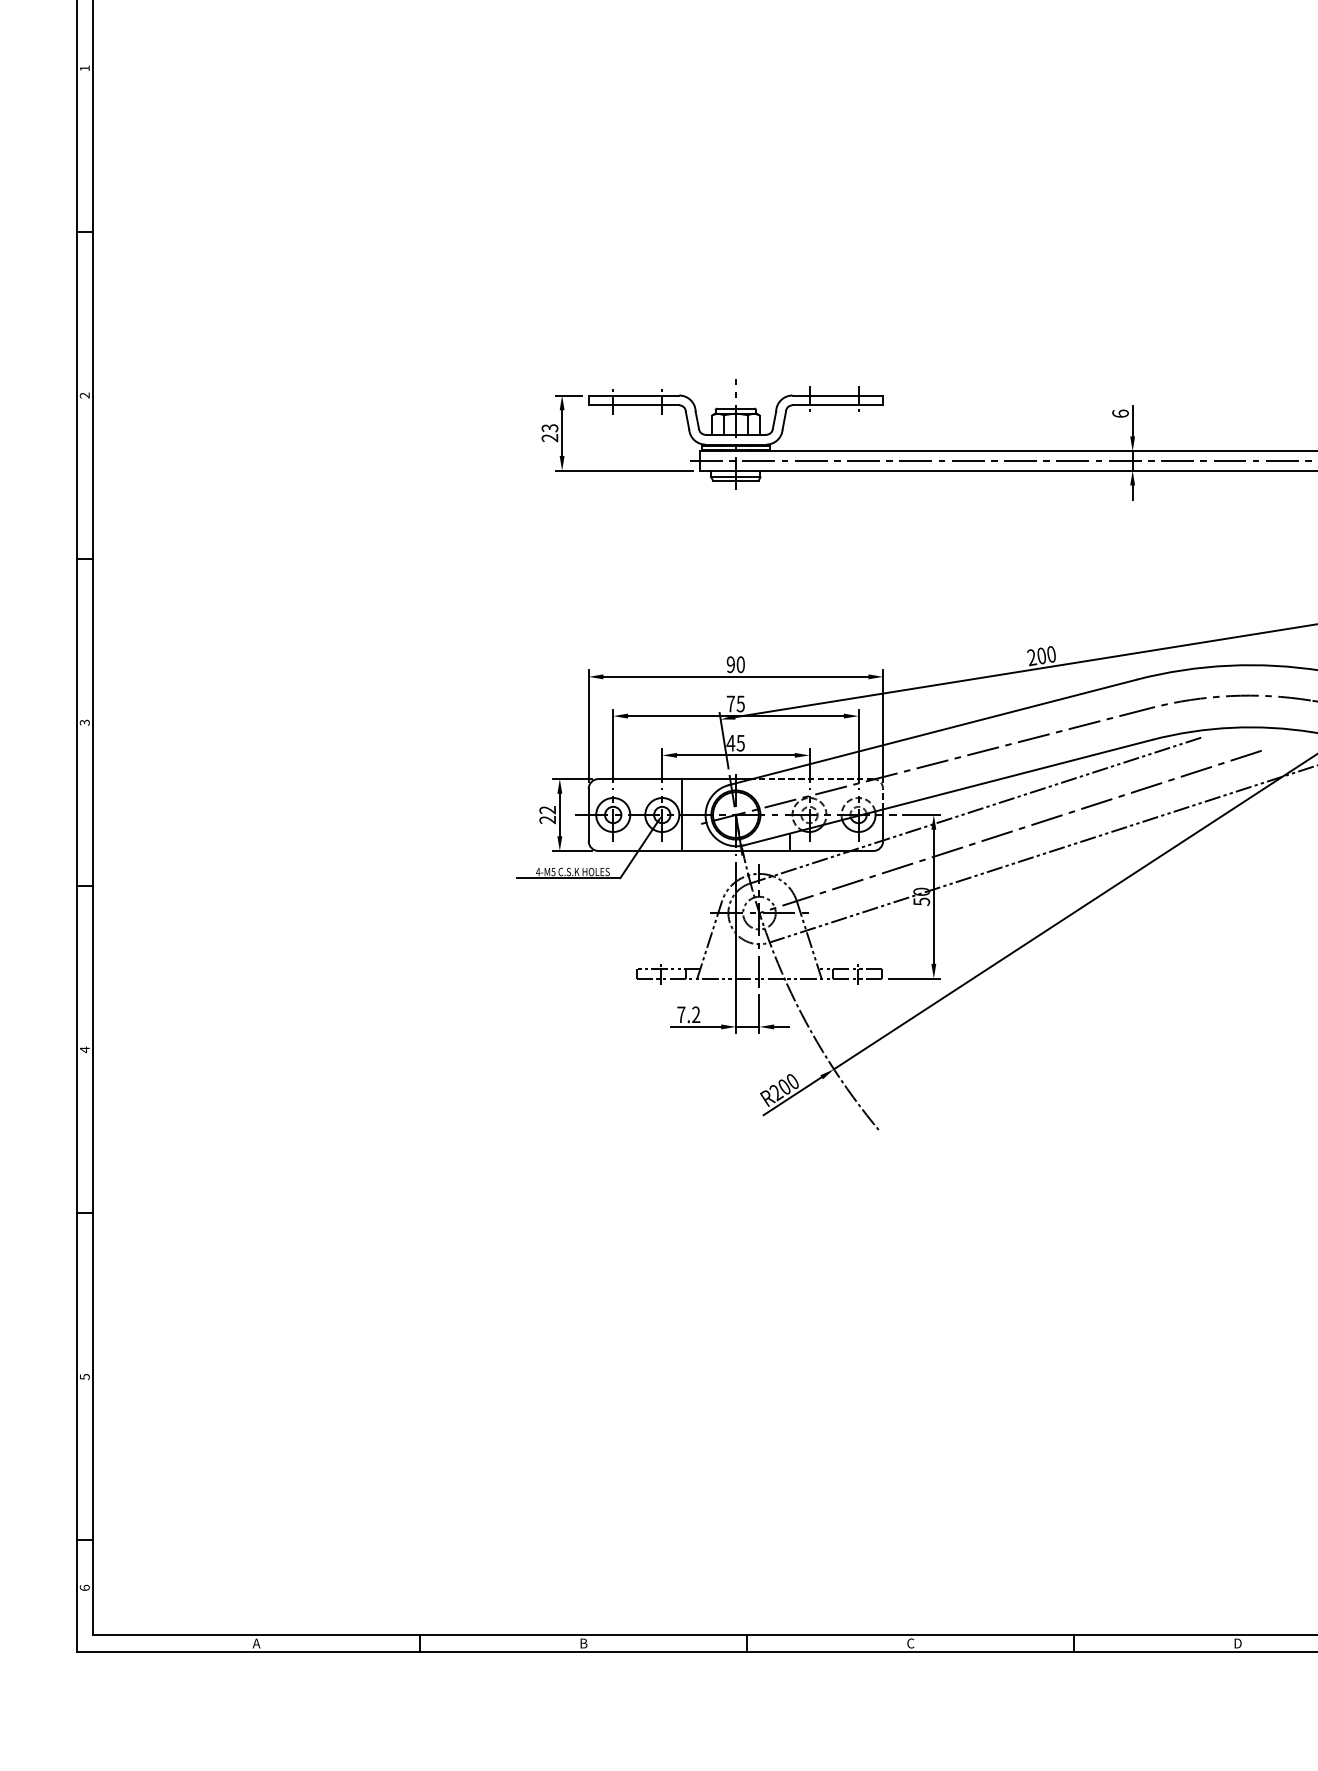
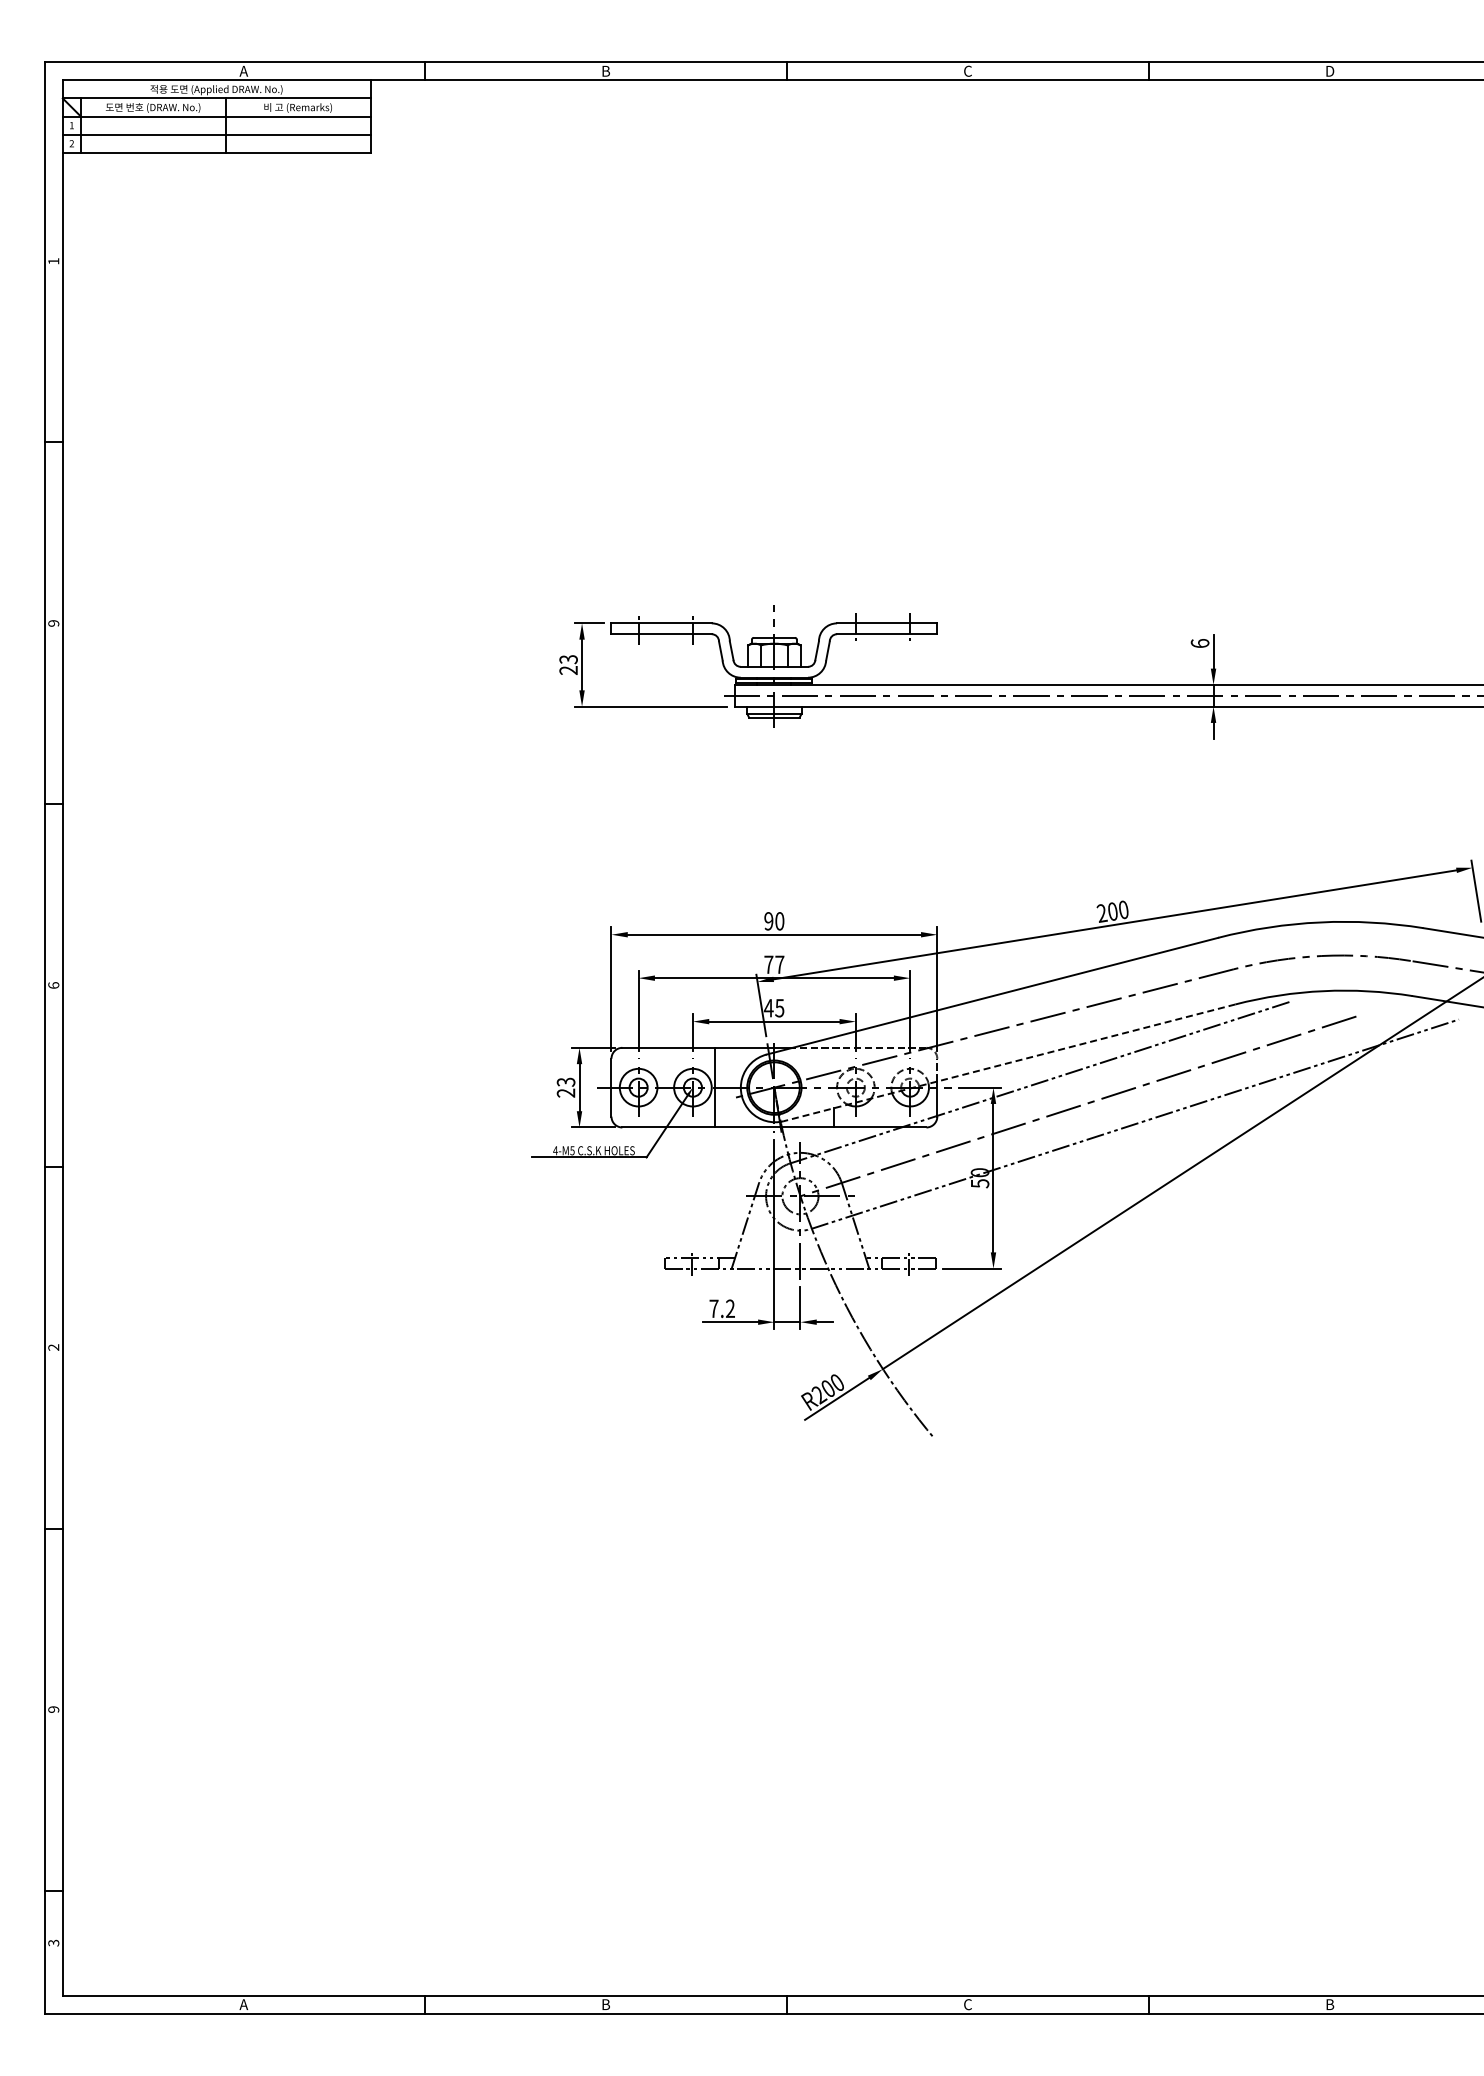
text: (84, 395) -> (53, 623), 2 -> 9
text: (740, 703) -> (779, 964), 75 -> 77
text: (84, 722) -> (53, 985), 3 -> 6
line: (948, 792) -> (1009, 1062), solid -> dashed
text: (548, 809) -> (566, 1081), 22 -> 23
text: (84, 1049) -> (53, 1347), 4 -> 2
text: (84, 1376) -> (53, 1709), 5 -> 9
text: (84, 1587) -> (53, 1942), 6 -> 3
text: (1238, 1643) -> (1330, 2004), D -> B

